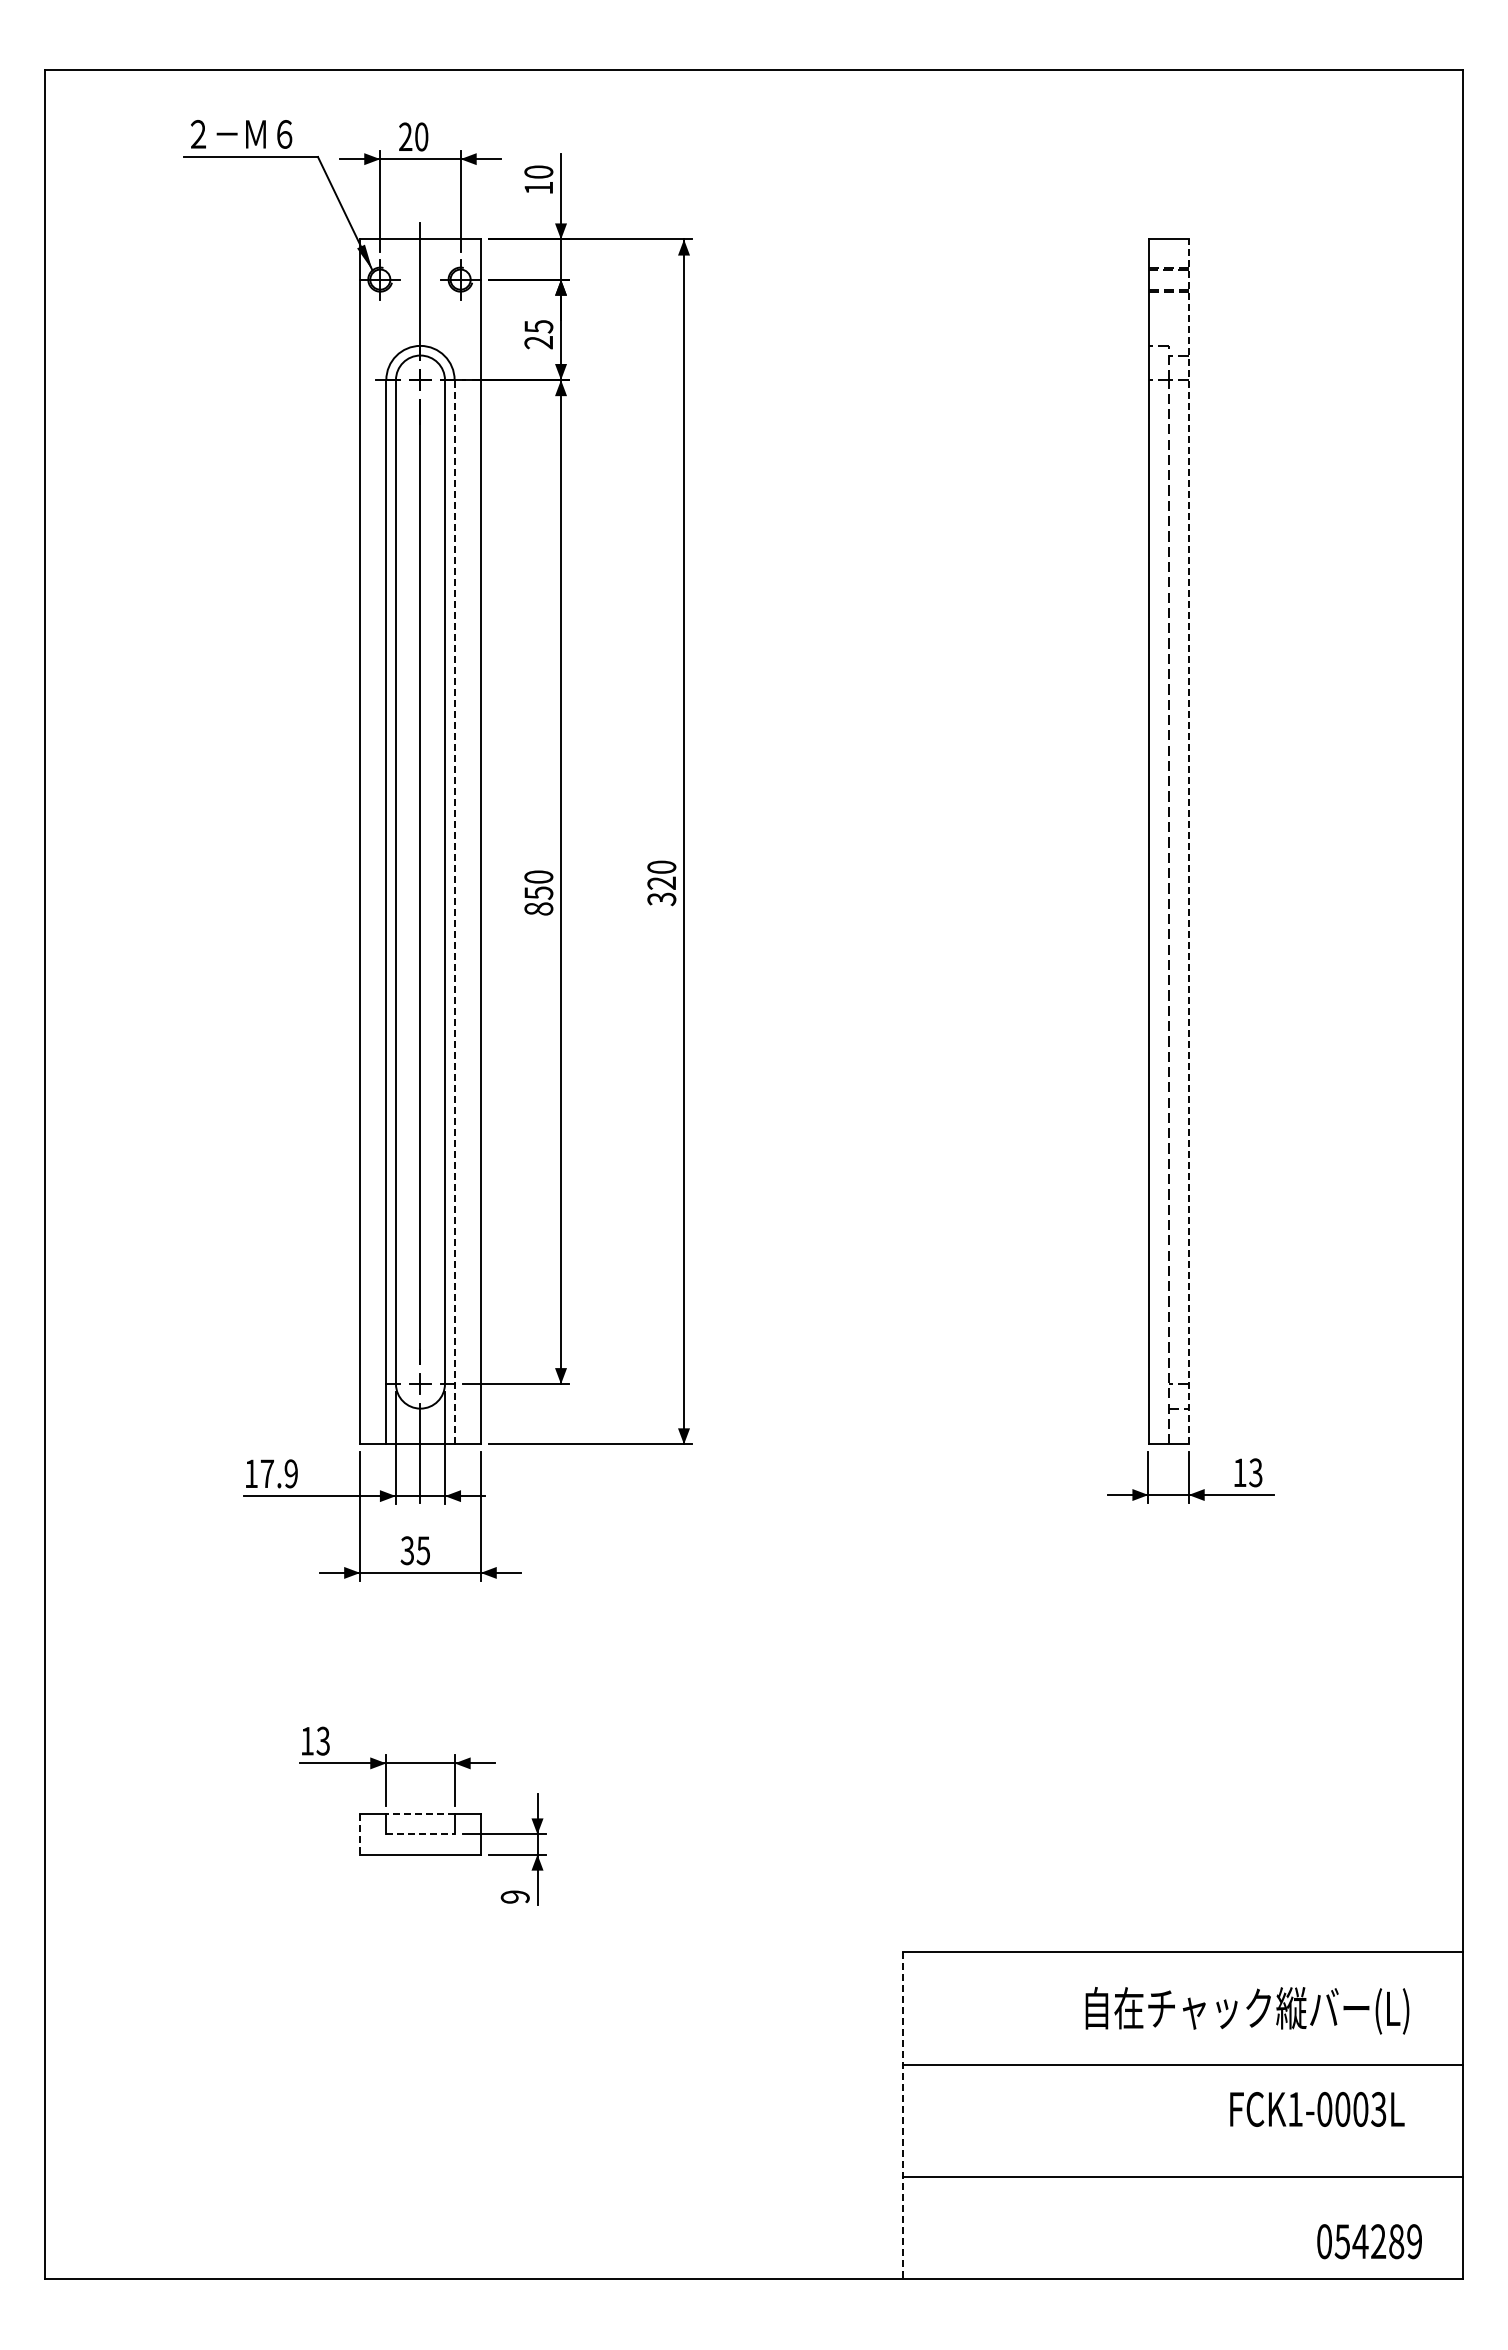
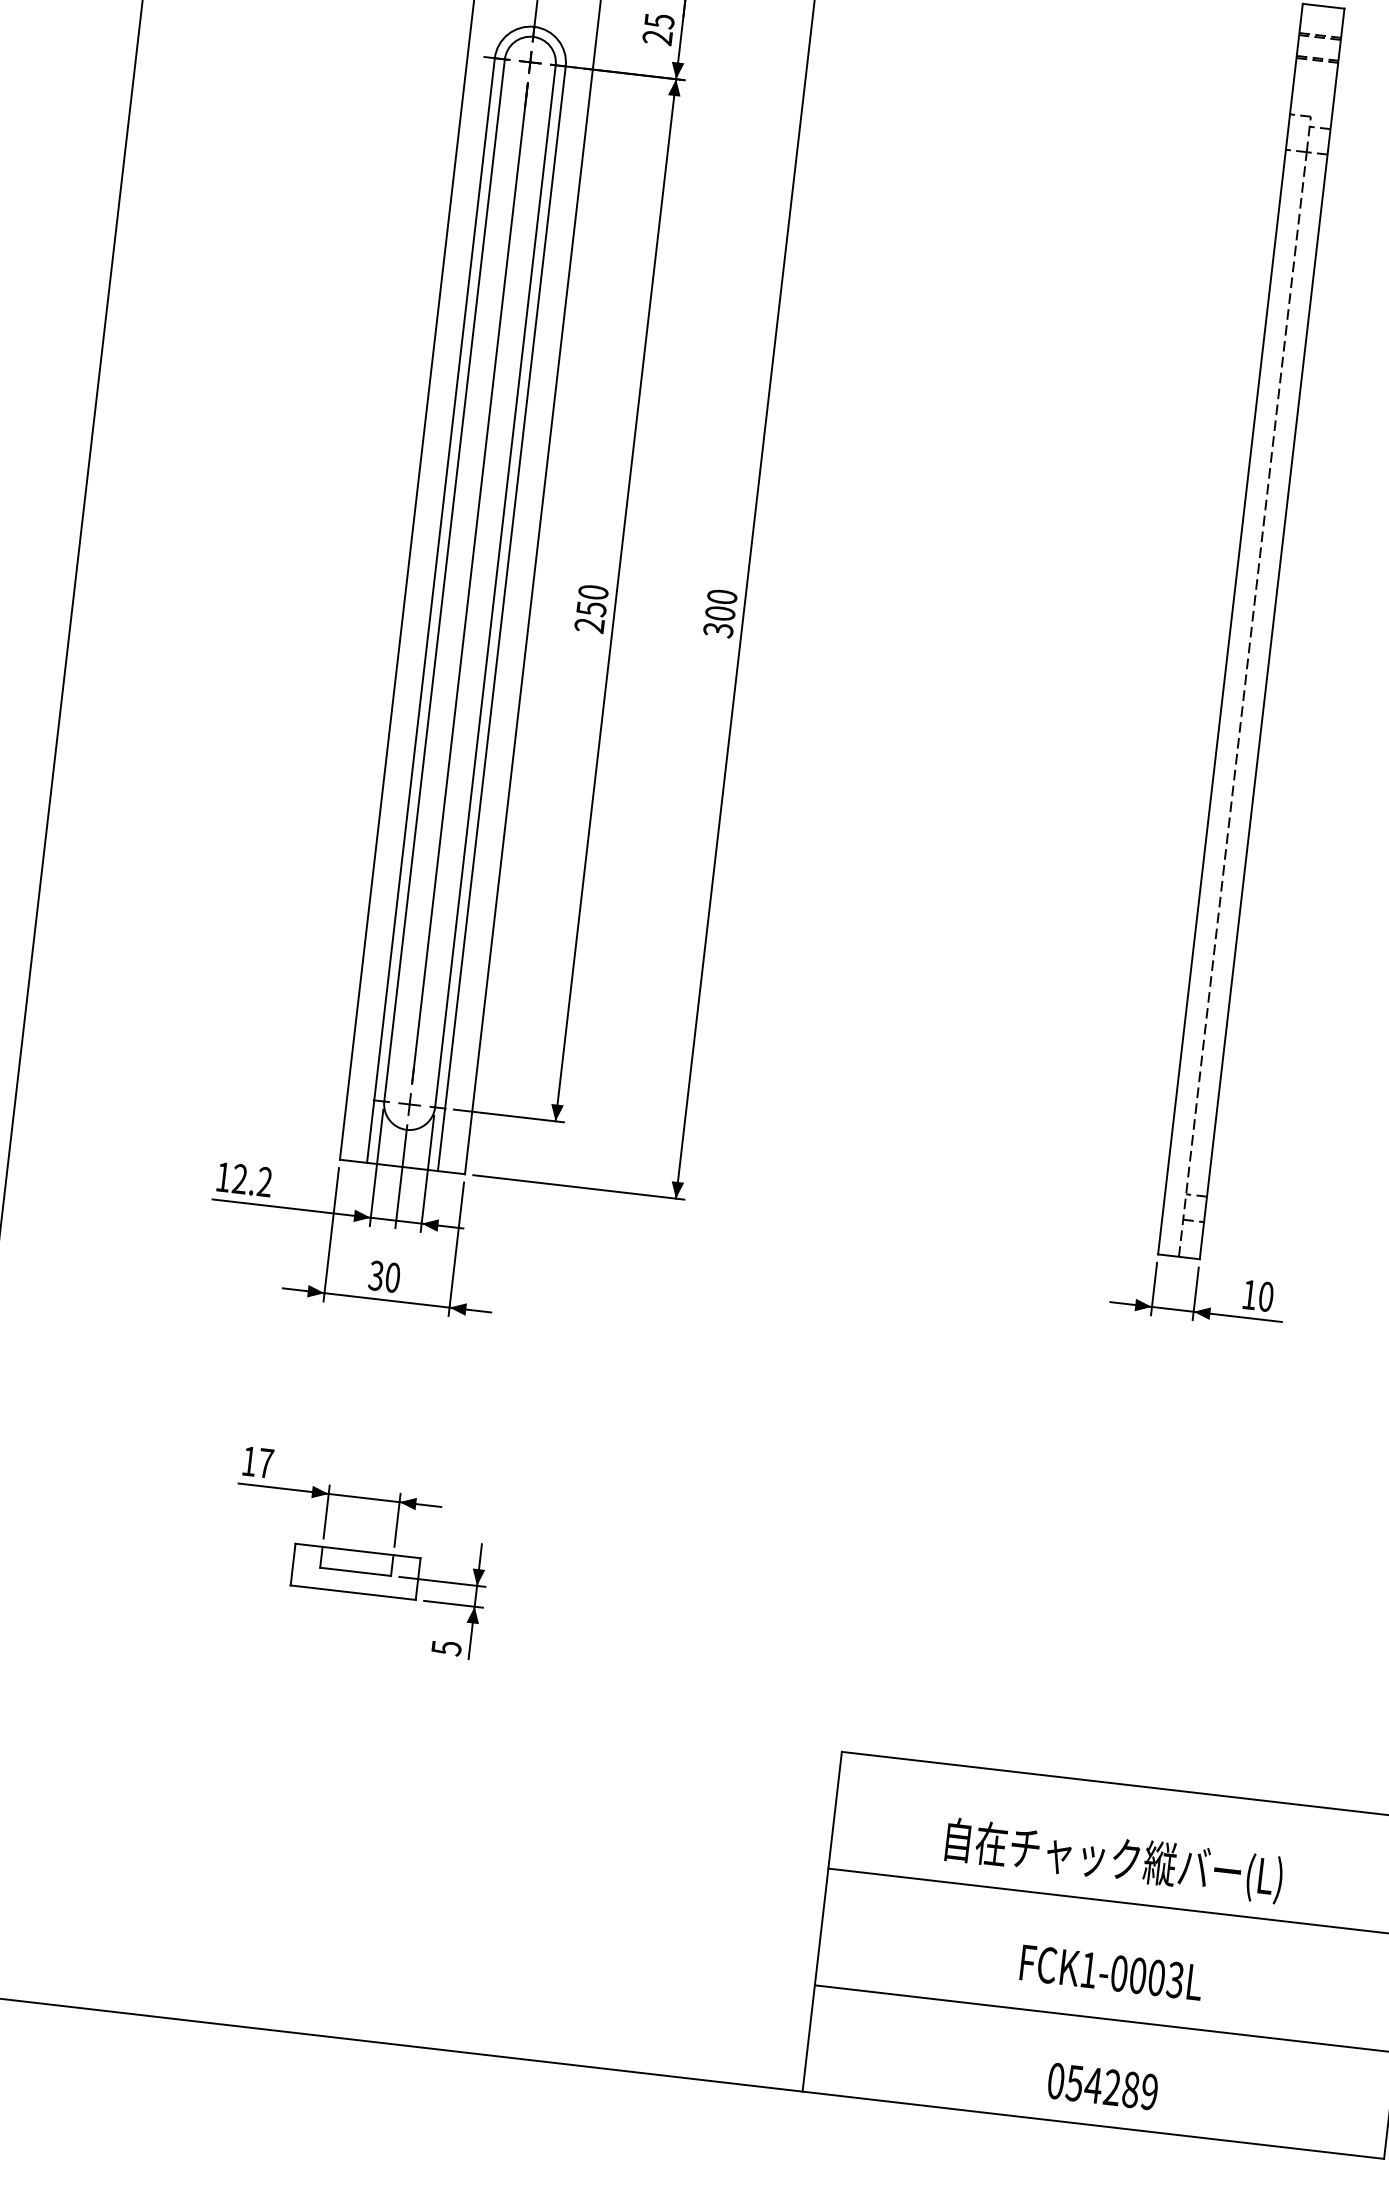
line: (1188, 841) -> (1271, 633), dashed -> solid
text: (661, 882) -> (720, 612), 320 -> 300
text: (538, 908) -> (589, 624), 850 -> 250
line: (454, 911) -> (501, 617), dashed -> solid
text: (1255, 1472) -> (1265, 1296), 13 -> 10
text: (278, 1473) -> (251, 1180), 17.9 -> 12.2
text: (423, 1550) -> (392, 1277), 35 -> 30
text: (322, 1740) -> (265, 1462), 13 -> 17
line: (419, 1814) -> (357, 1550), dashed -> solid
line: (360, 1834) -> (293, 1564), dashed -> solid
line: (420, 1834) -> (355, 1571), dashed -> solid
text: (514, 1896) -> (445, 1647), 9 -> 5
text: (1247, 2010) -> (1114, 1860), moved
text: (1317, 2109) -> (1111, 1972), moved
line: (902, 2115) -> (822, 1921), dashed -> solid
text: (1369, 2241) -> (1102, 2086), moved

